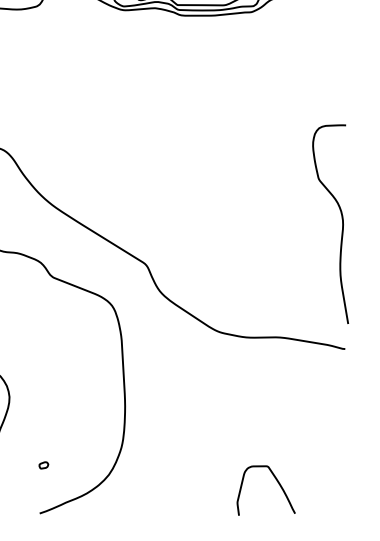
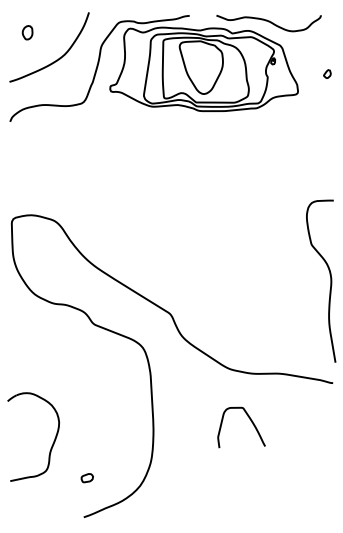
part: (43, 464) -> (86, 477), size x1.6
curve: (278, 484) -> (251, 422), moved

